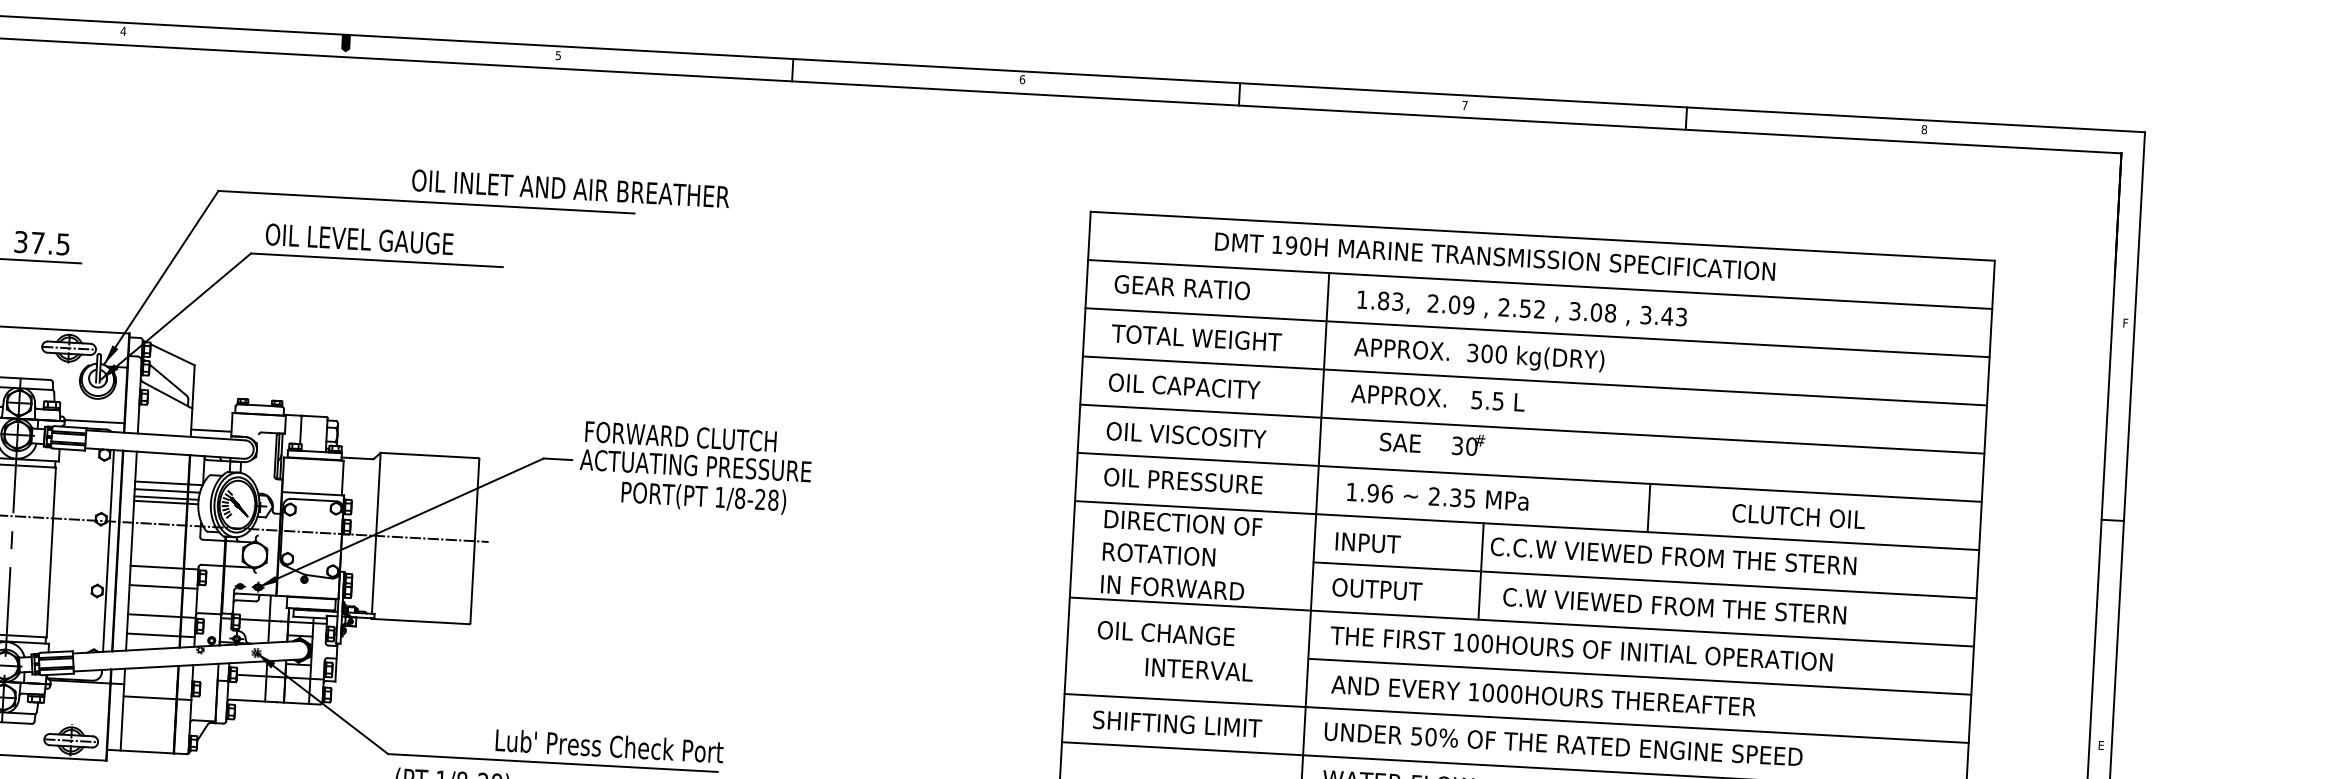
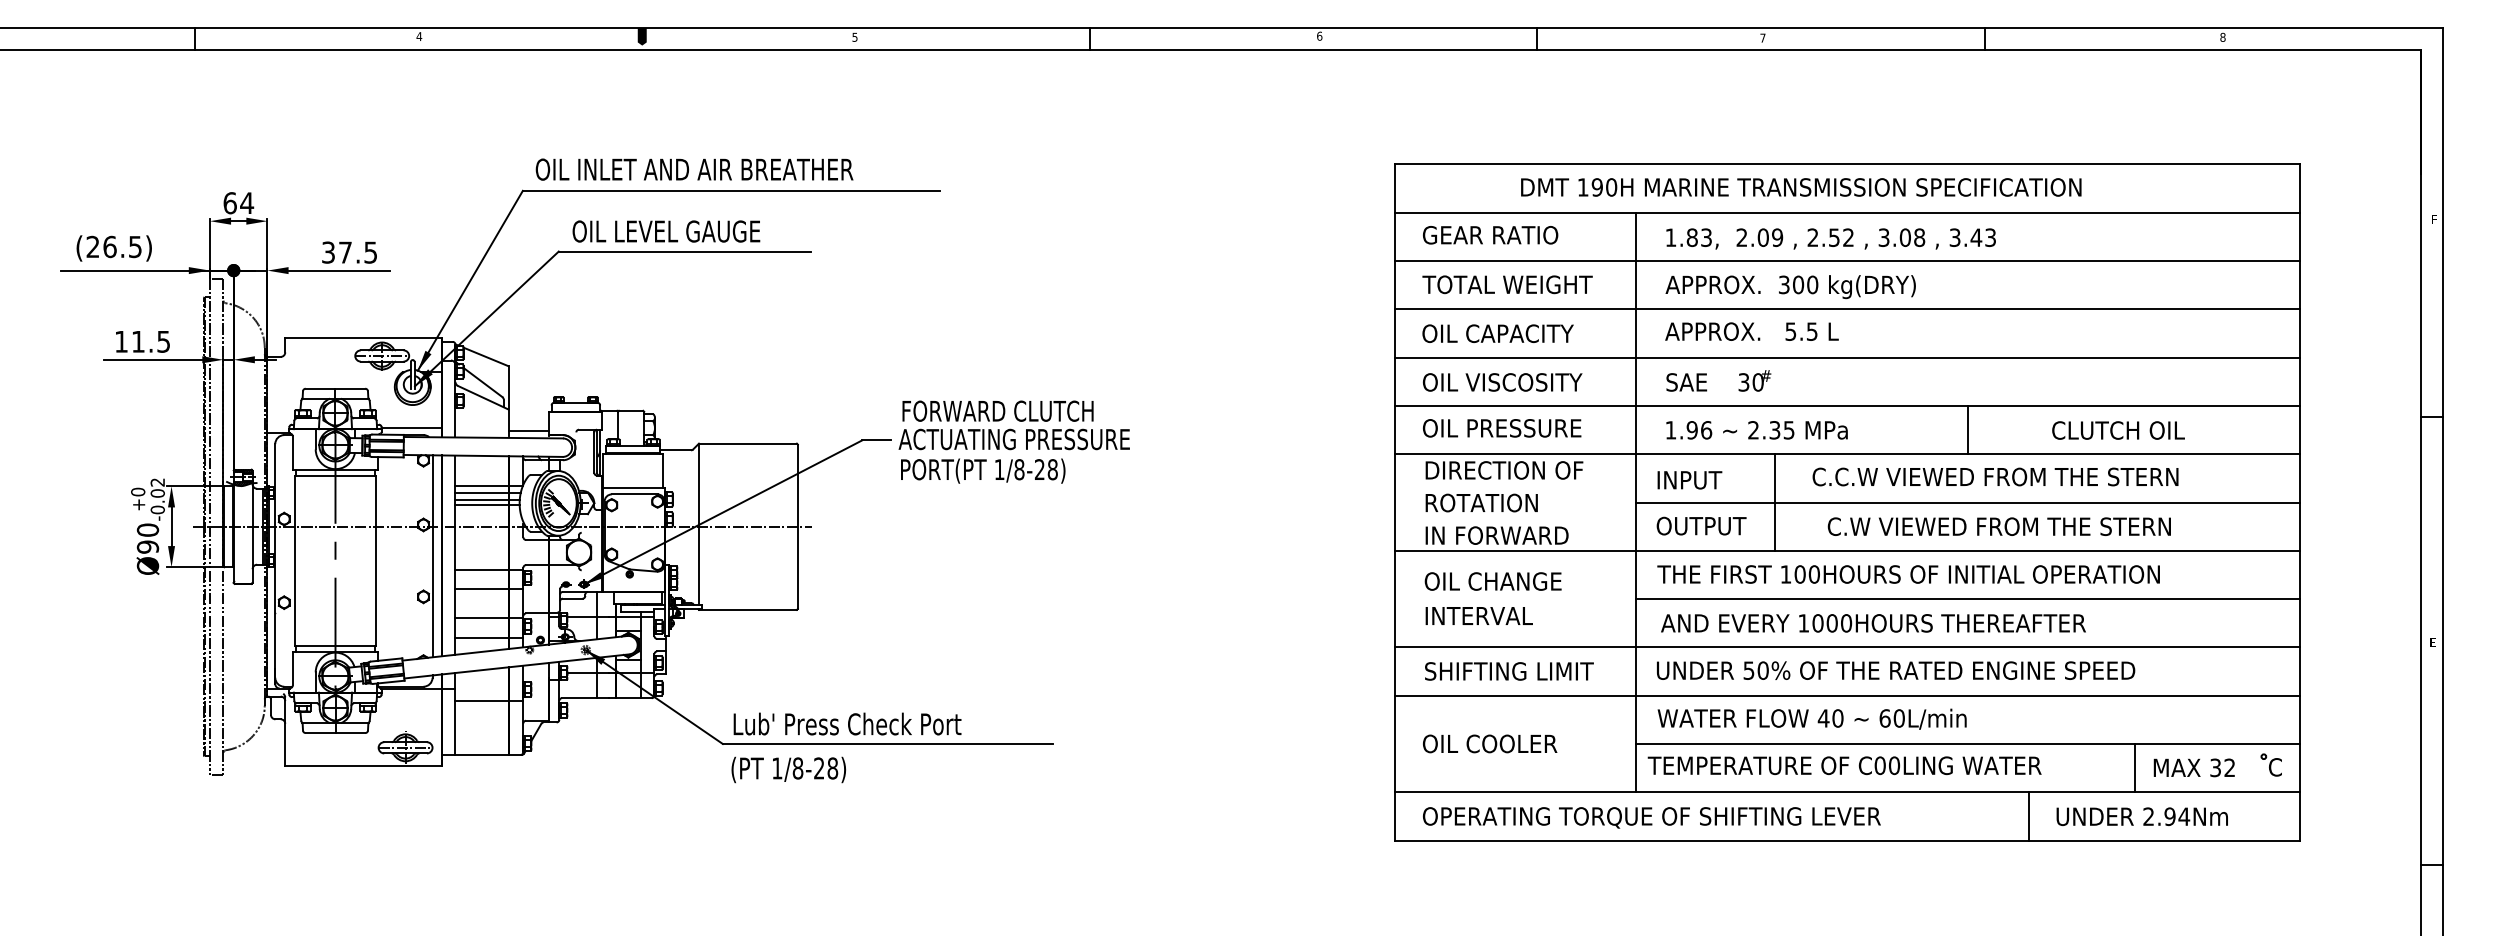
text: (570, 188) -> (694, 169), moved
text: (1432, 442) -> (1718, 380), moved
text: (704, 497) -> (983, 470), moved
line: (1481, 571) -> (1775, 502), moved
text: (1198, 669) -> (1478, 615), moved
text: (609, 745) -> (847, 723), moved

